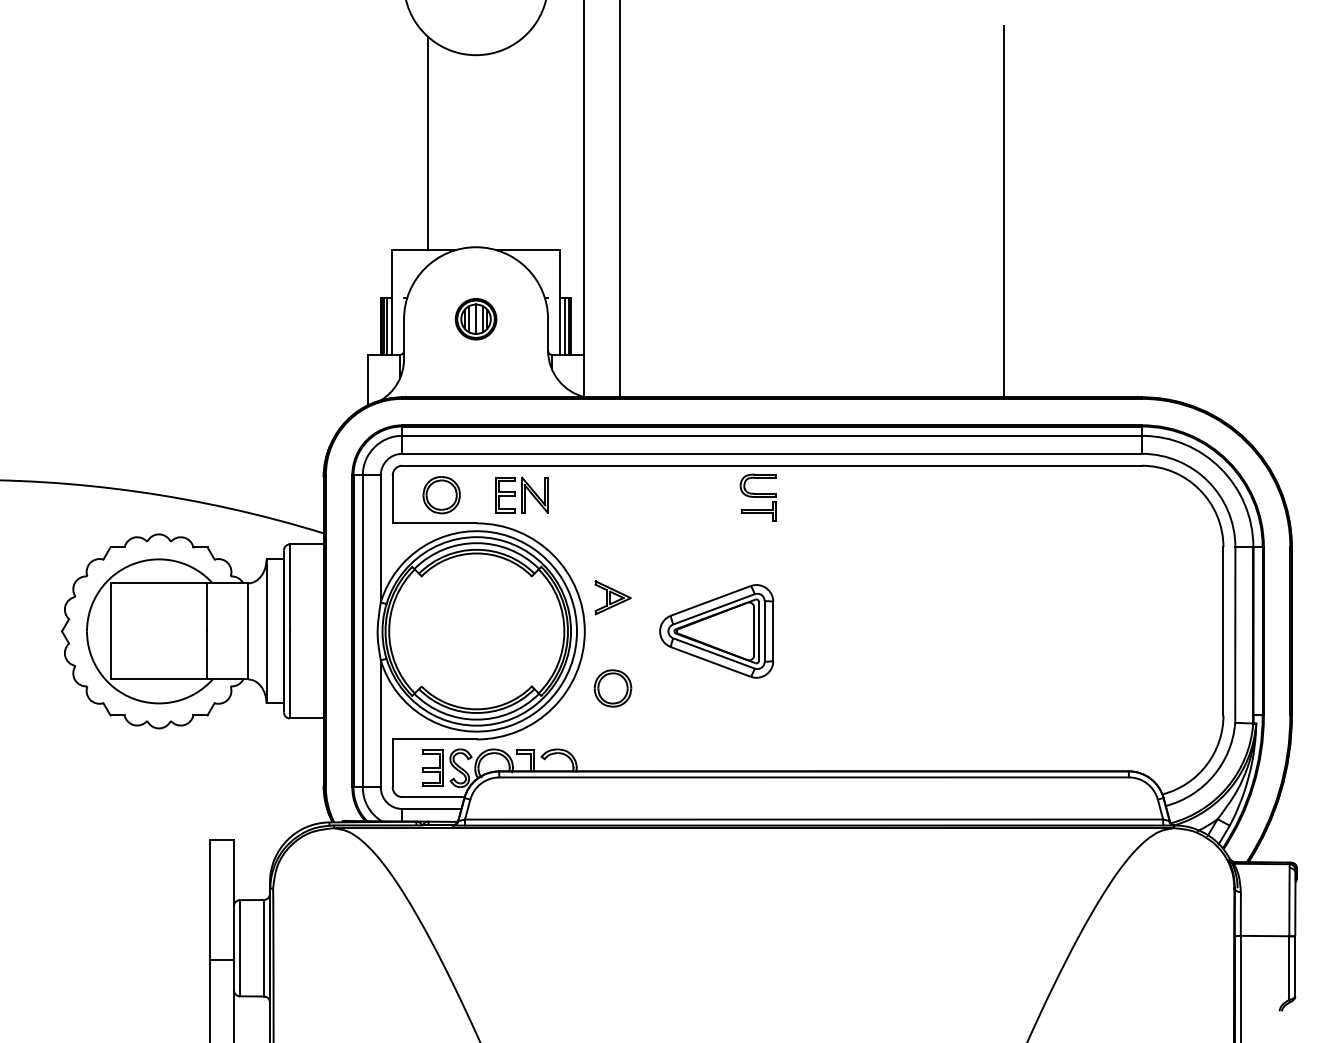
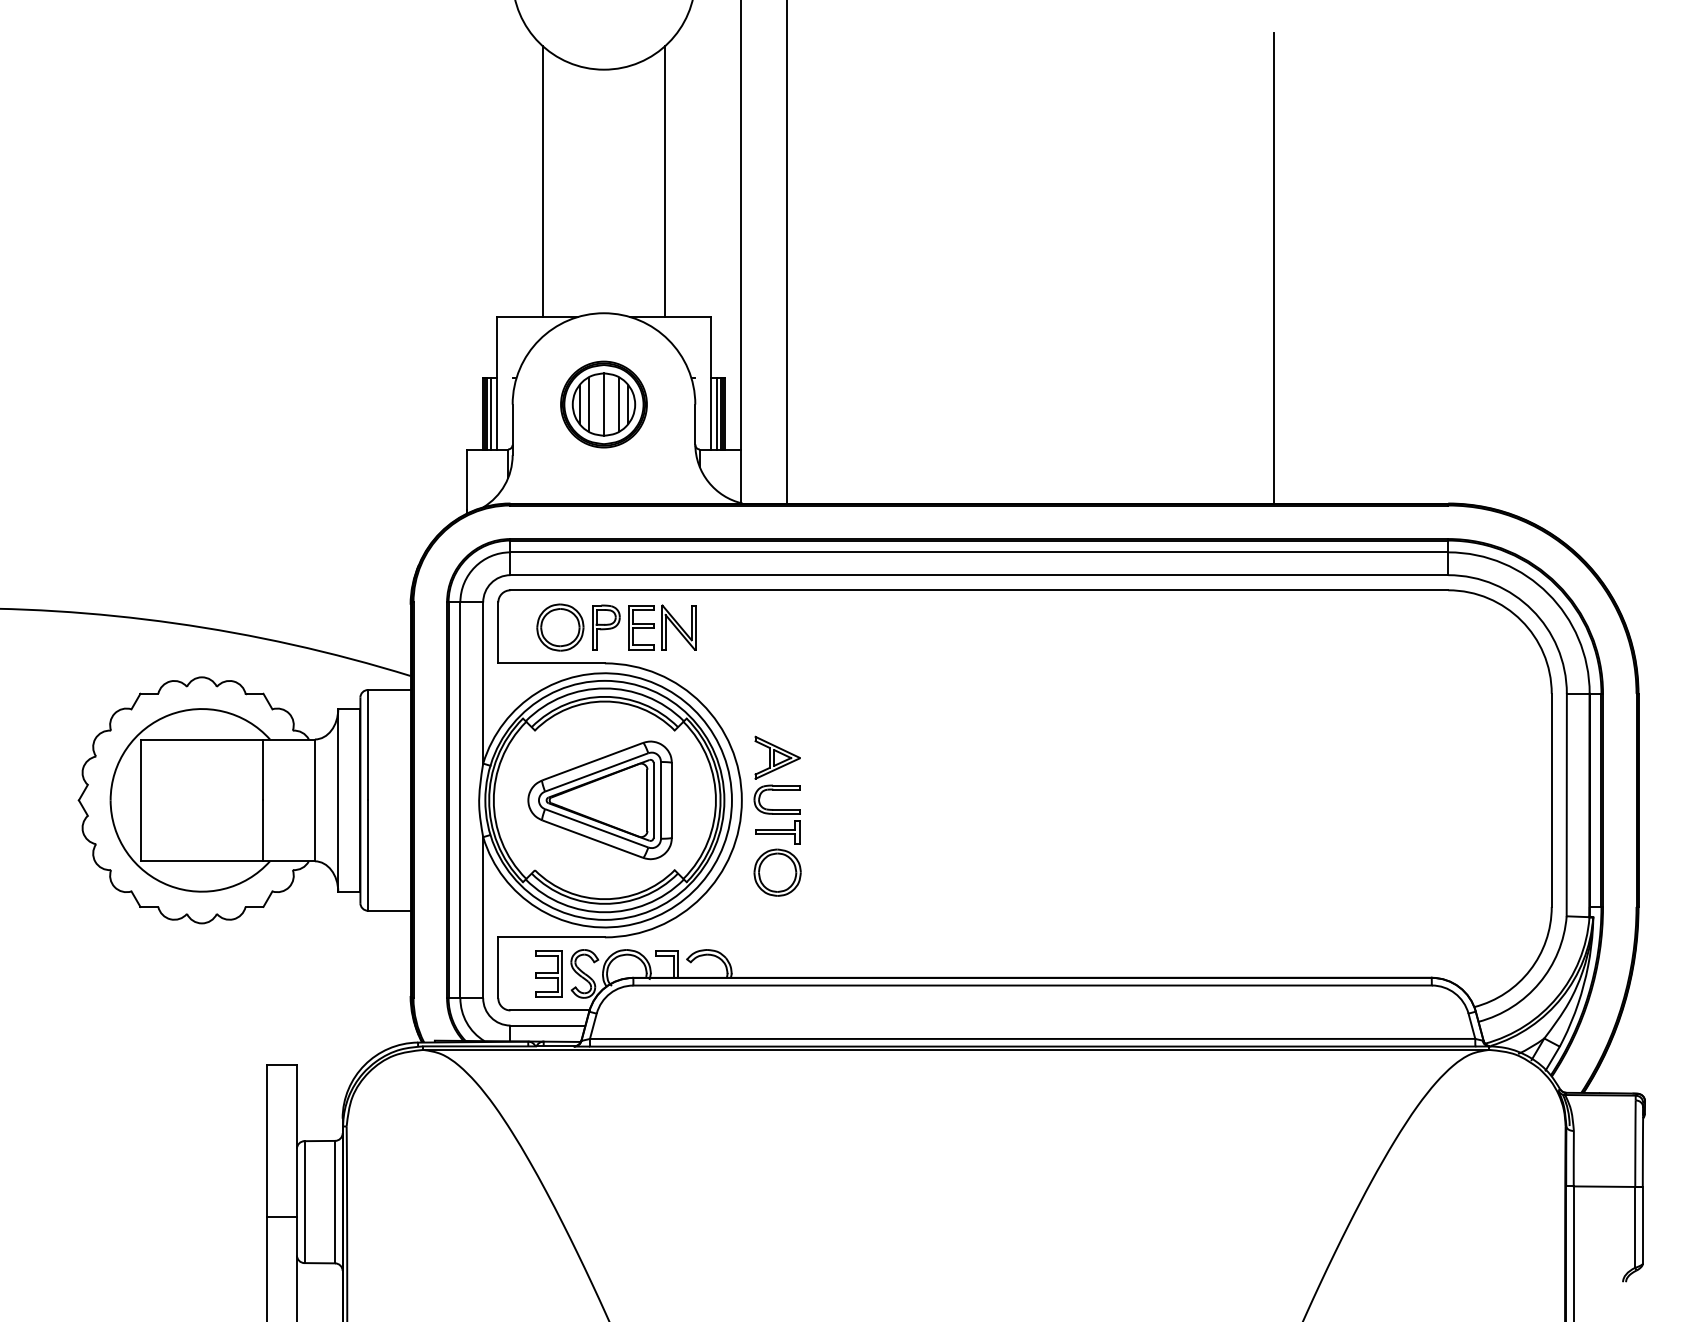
line: (523, 143) -> (664, 181), added
part: (475, 319) -> (603, 404), size x1.67
part: (478, 495) -> (606, 627), added
part: (758, 497) -> (776, 814), moved
part: (716, 631) -> (599, 800), moved

